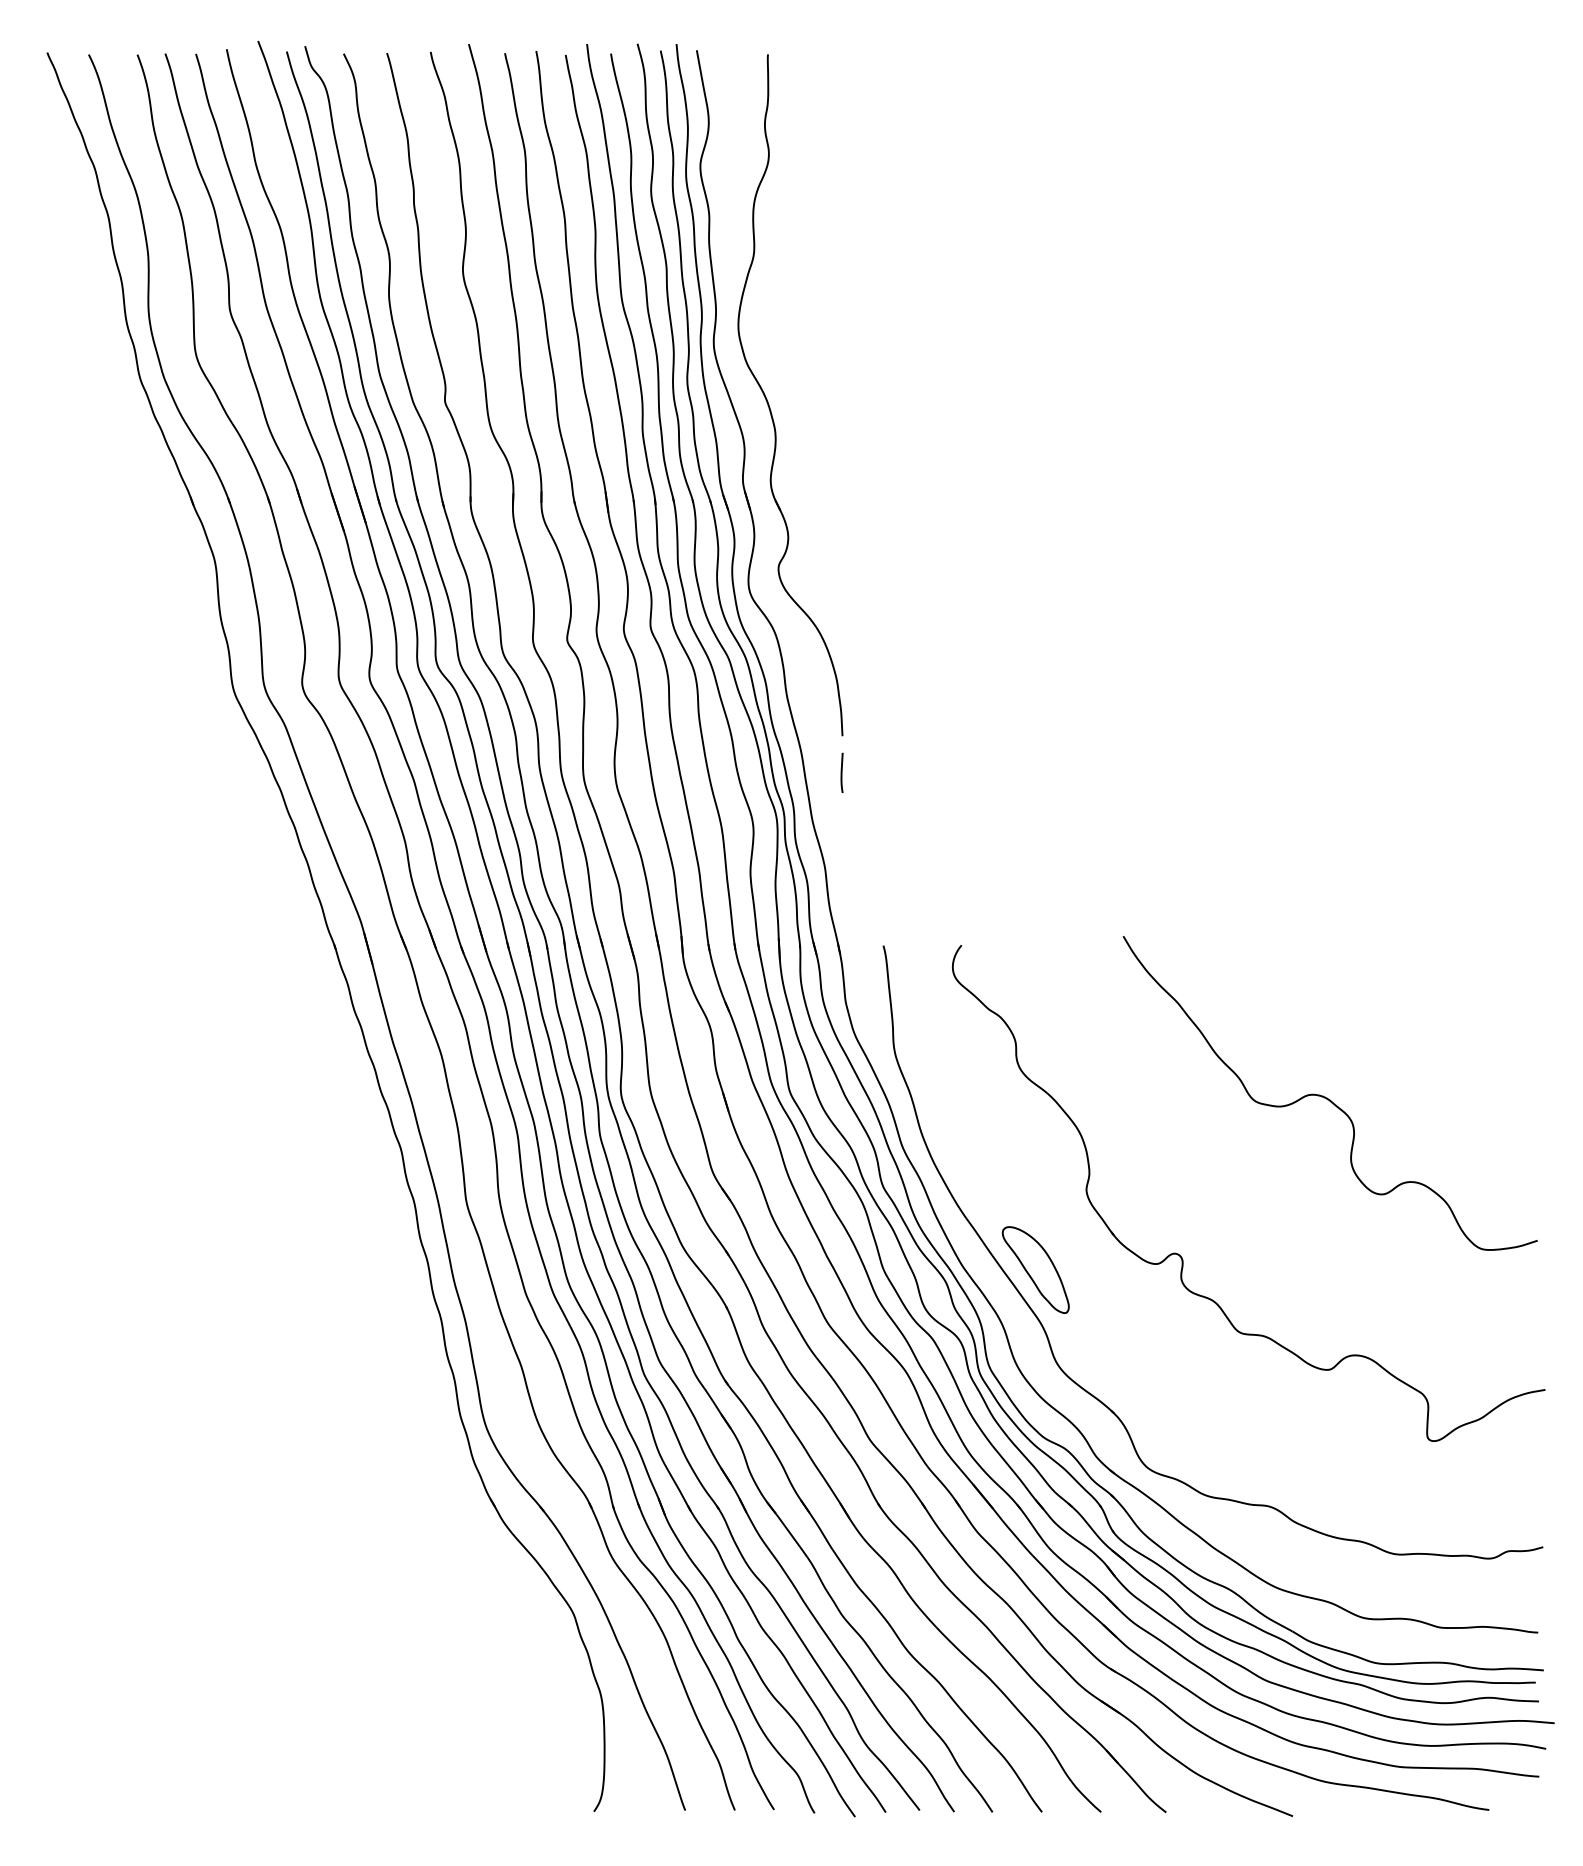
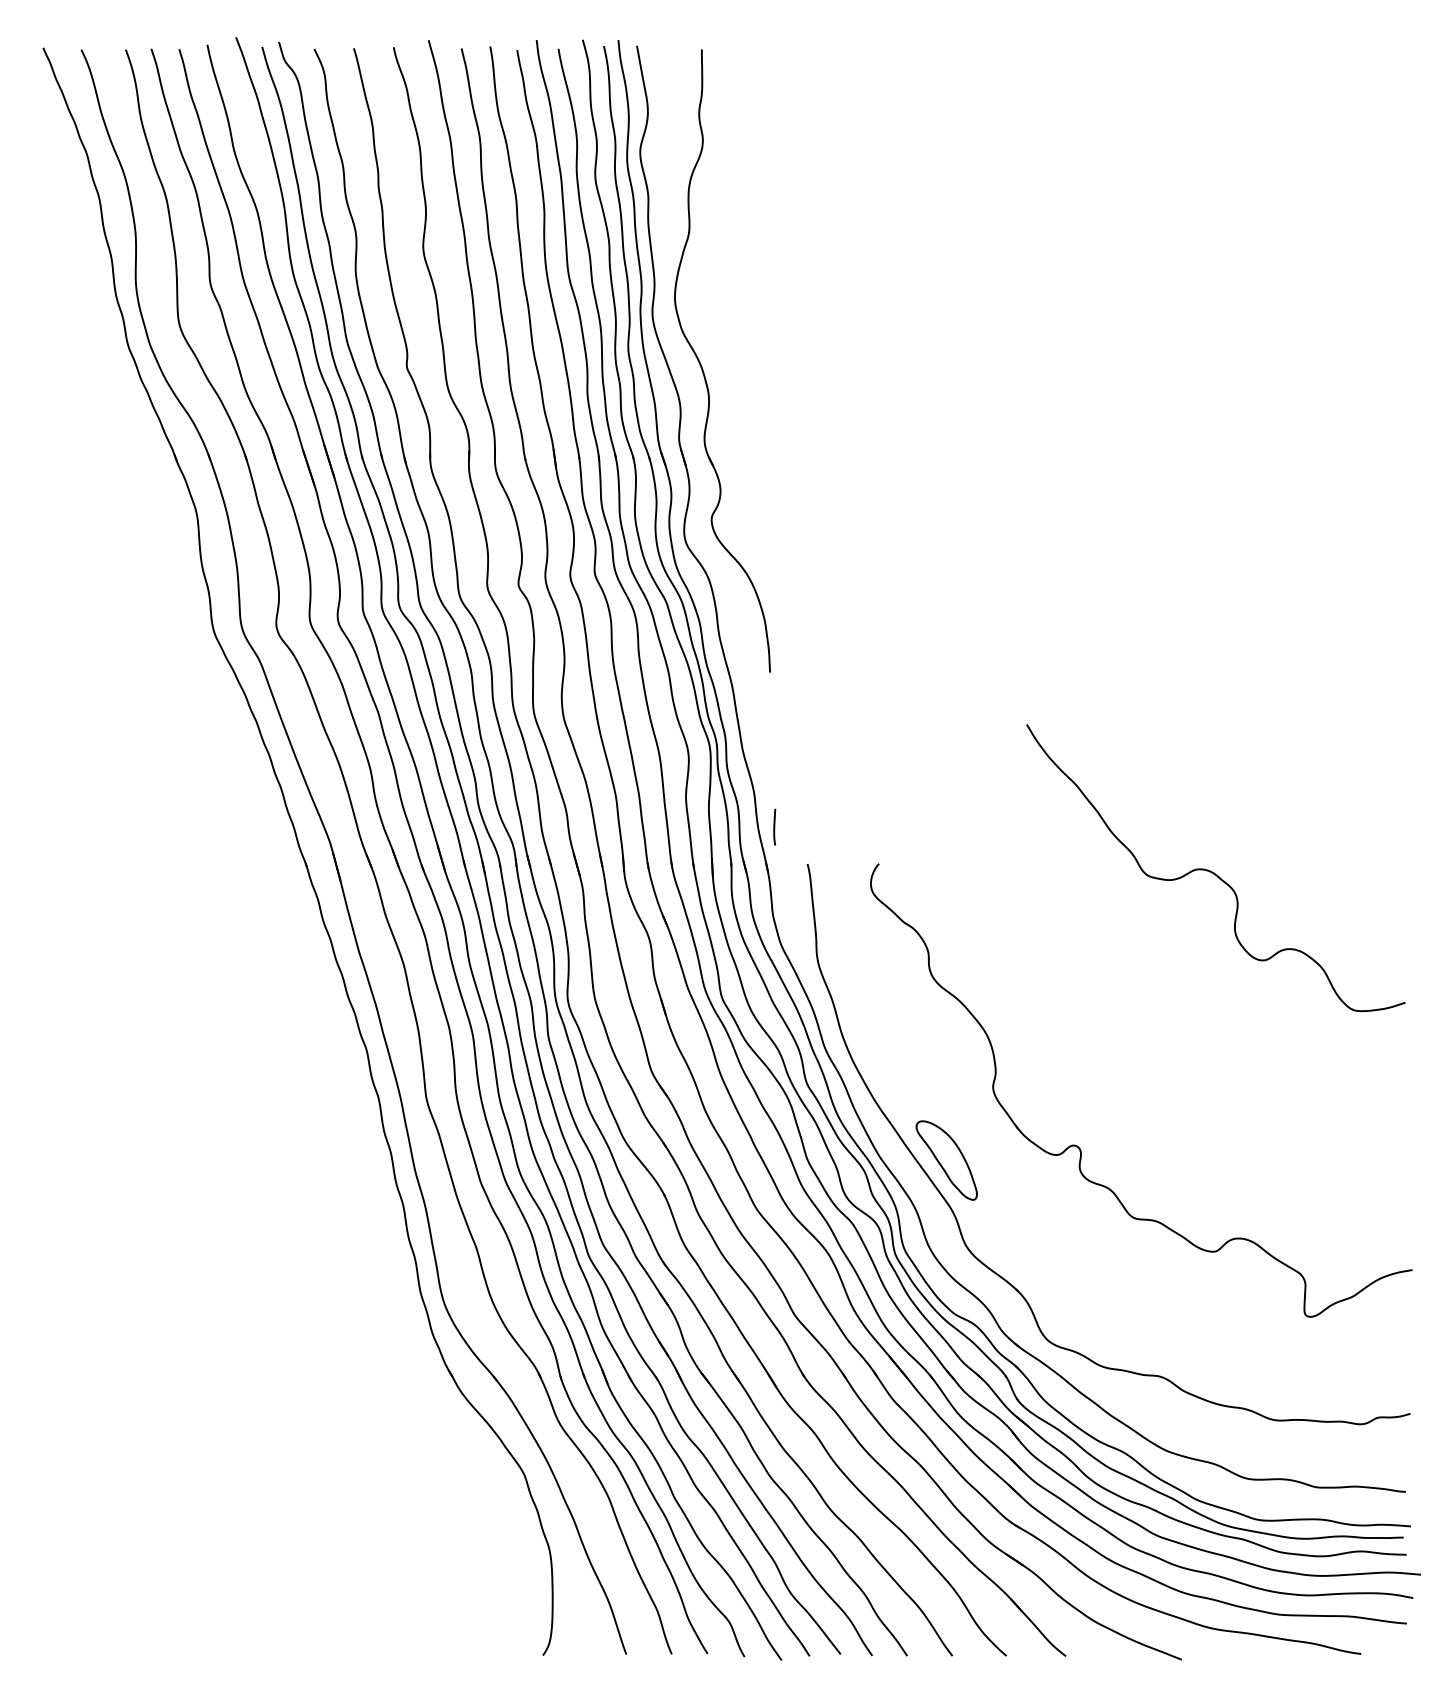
line: (841, 772) -> (774, 826), moved
curve: (1328, 1098) -> (1214, 872), moved

